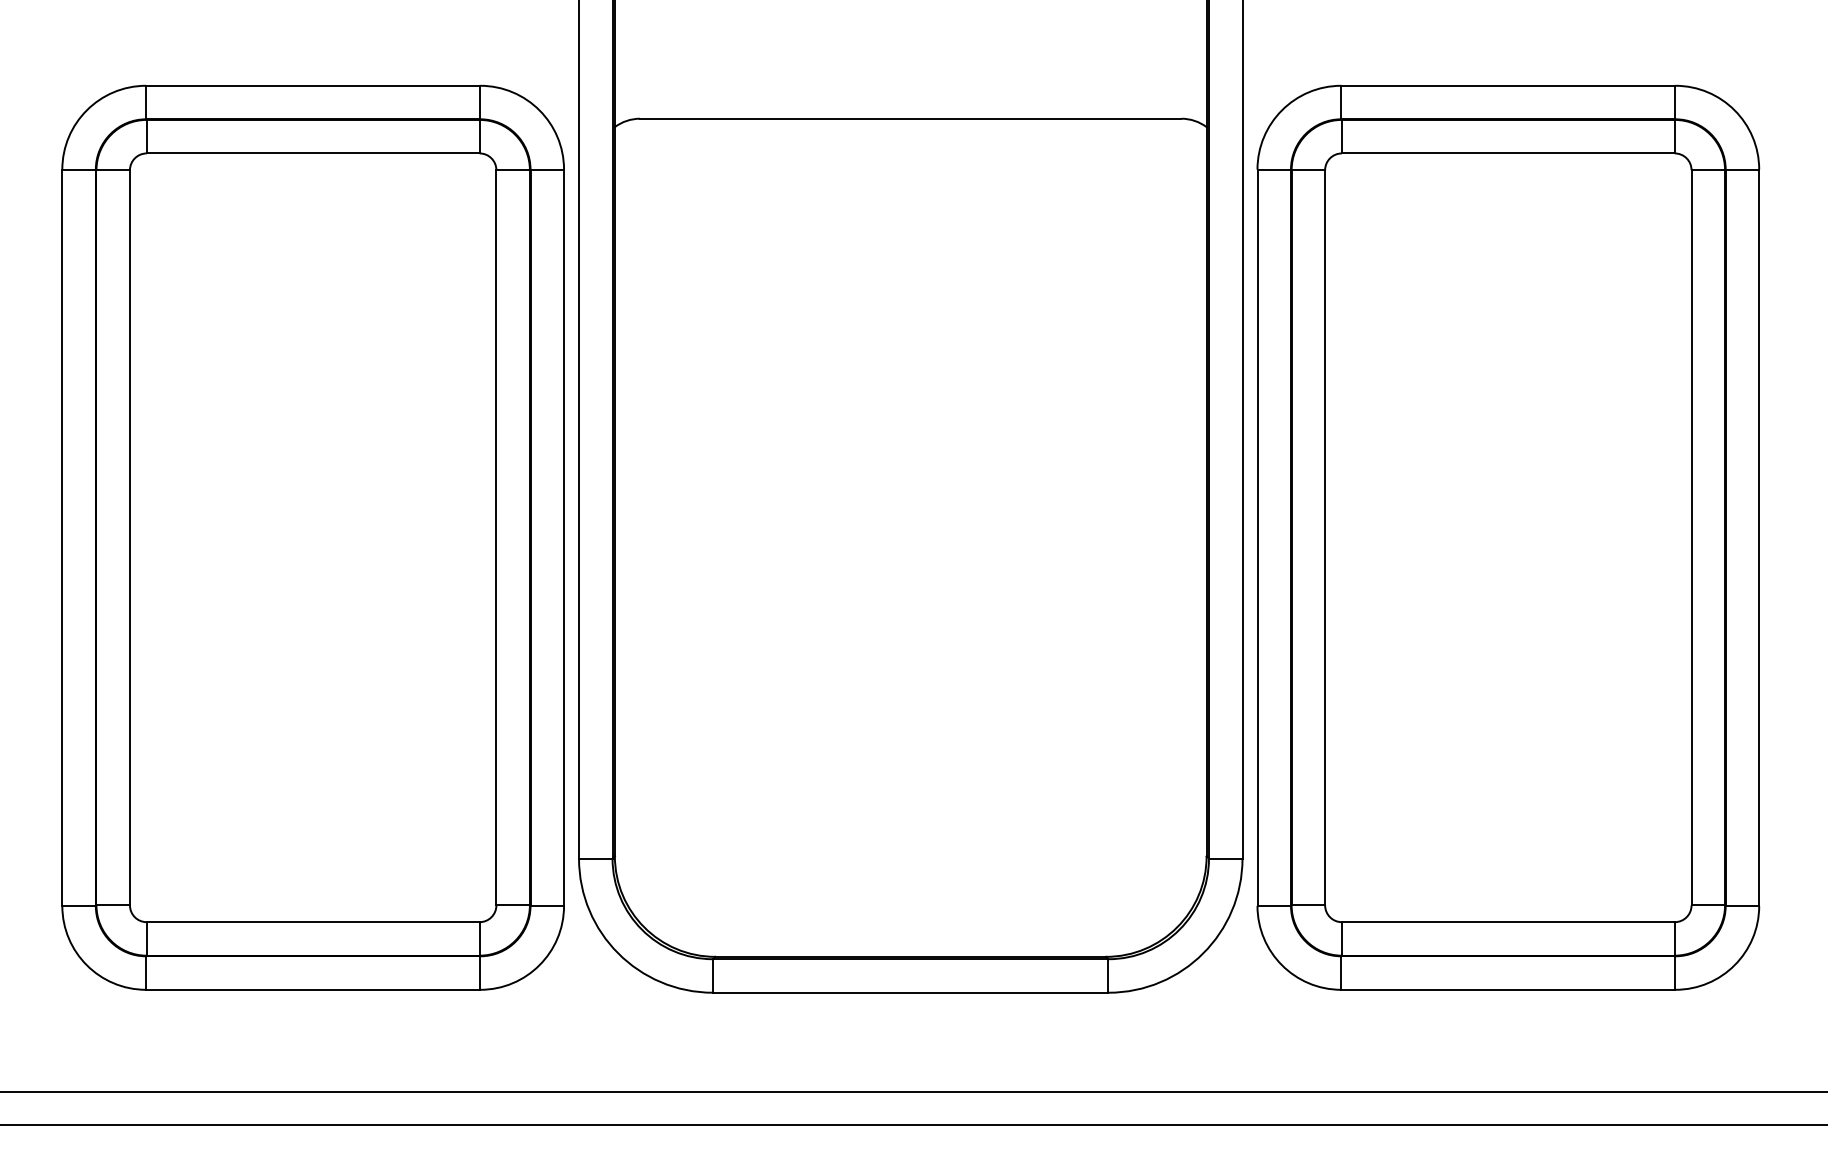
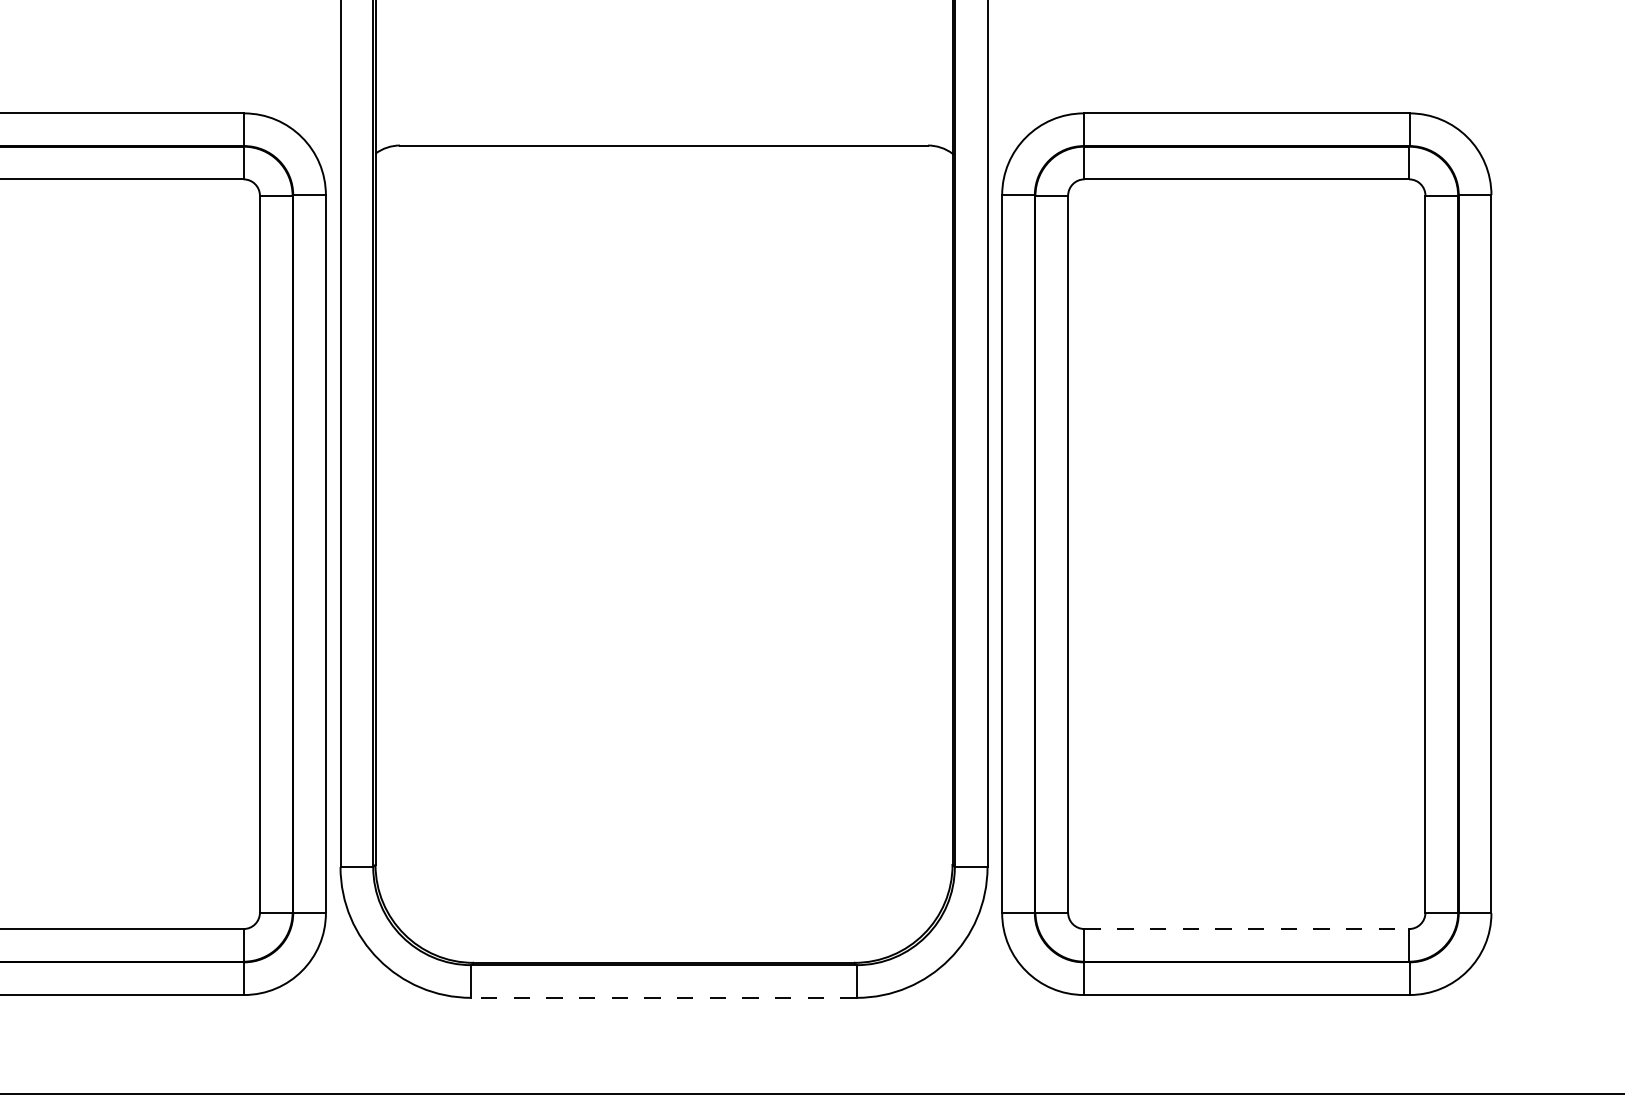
line: (1508, 922) -> (1246, 929), solid -> dashed
line: (910, 992) -> (663, 997), solid -> dashed

